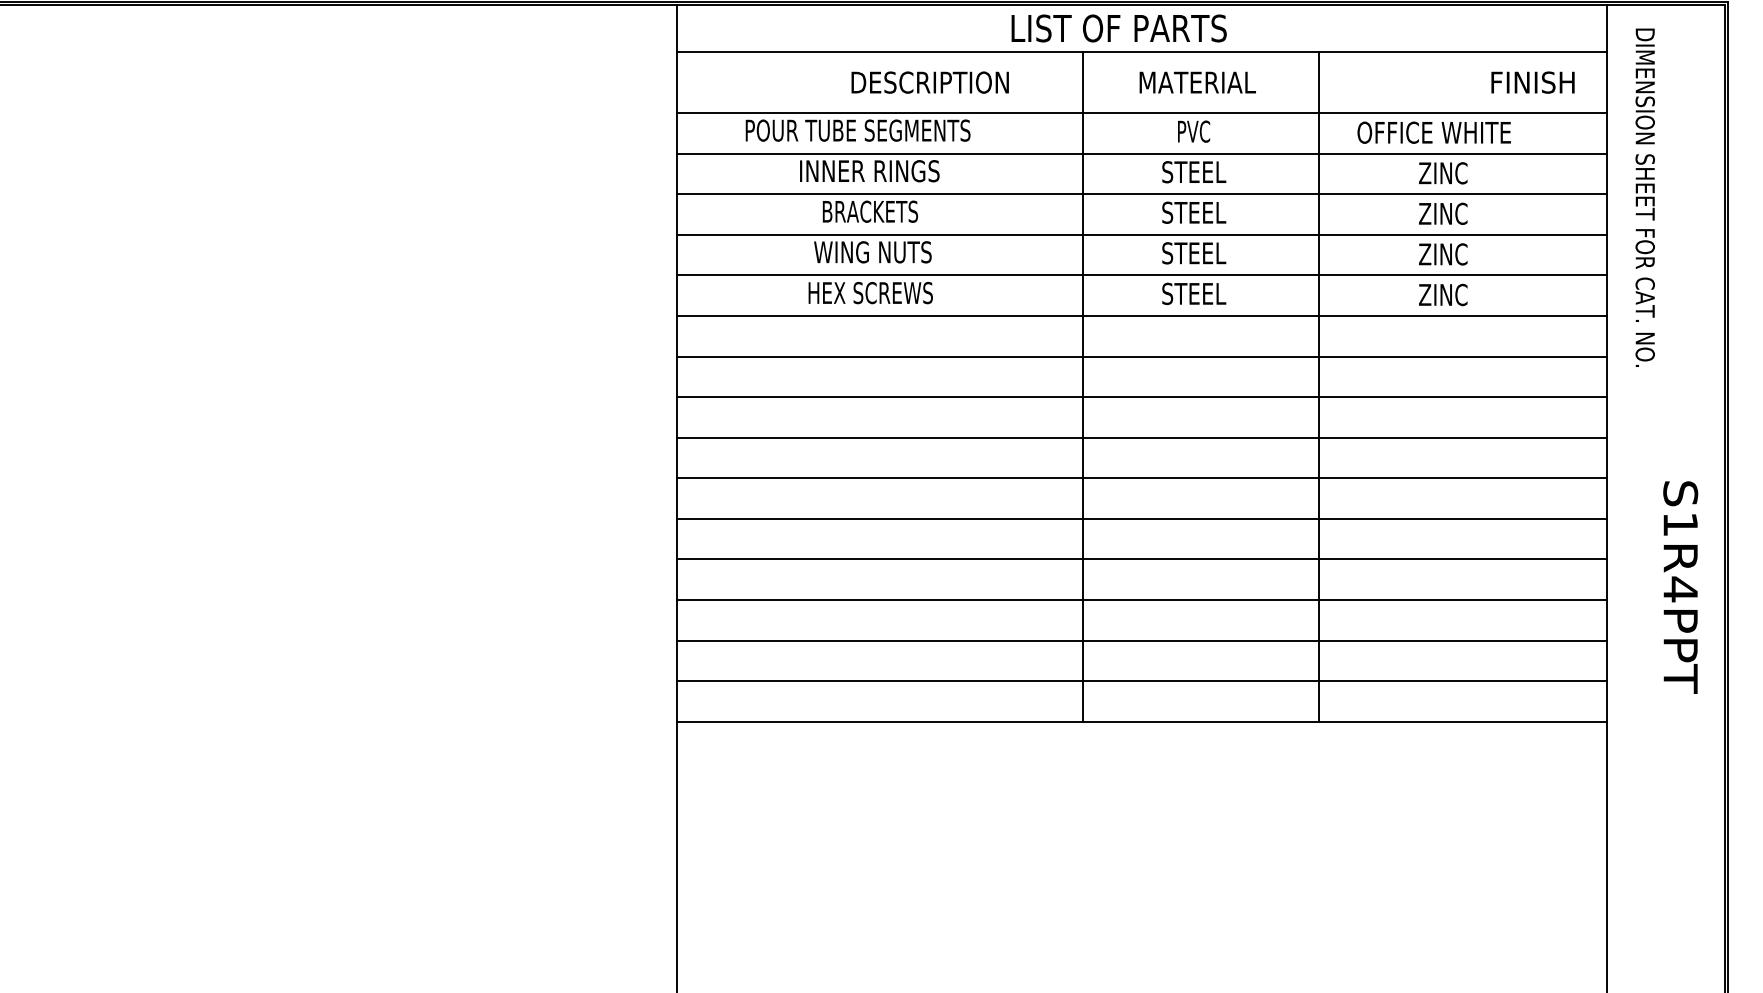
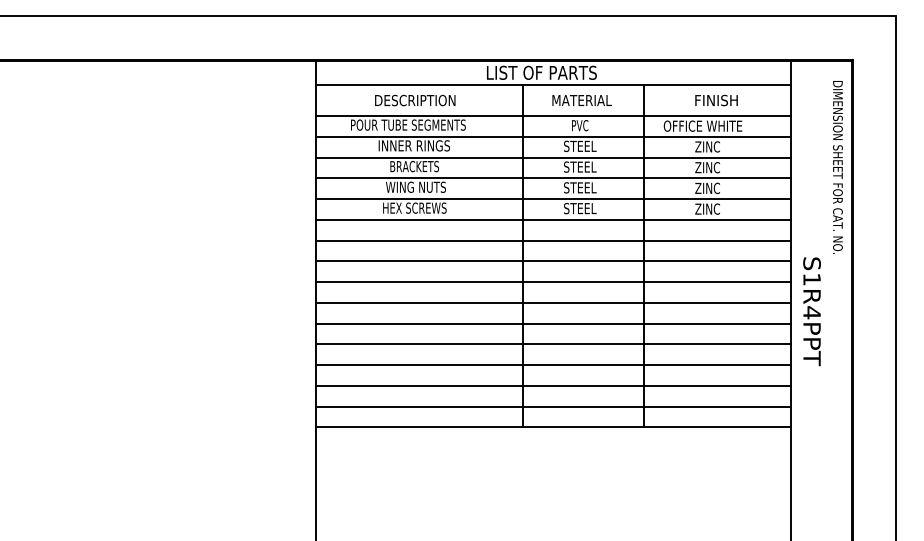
text: (930, 82) -> (415, 100), moved
text: (1532, 82) -> (716, 100), moved
text: (1644, 197) -> (837, 167), moved
text: (1679, 587) -> (811, 311), moved

